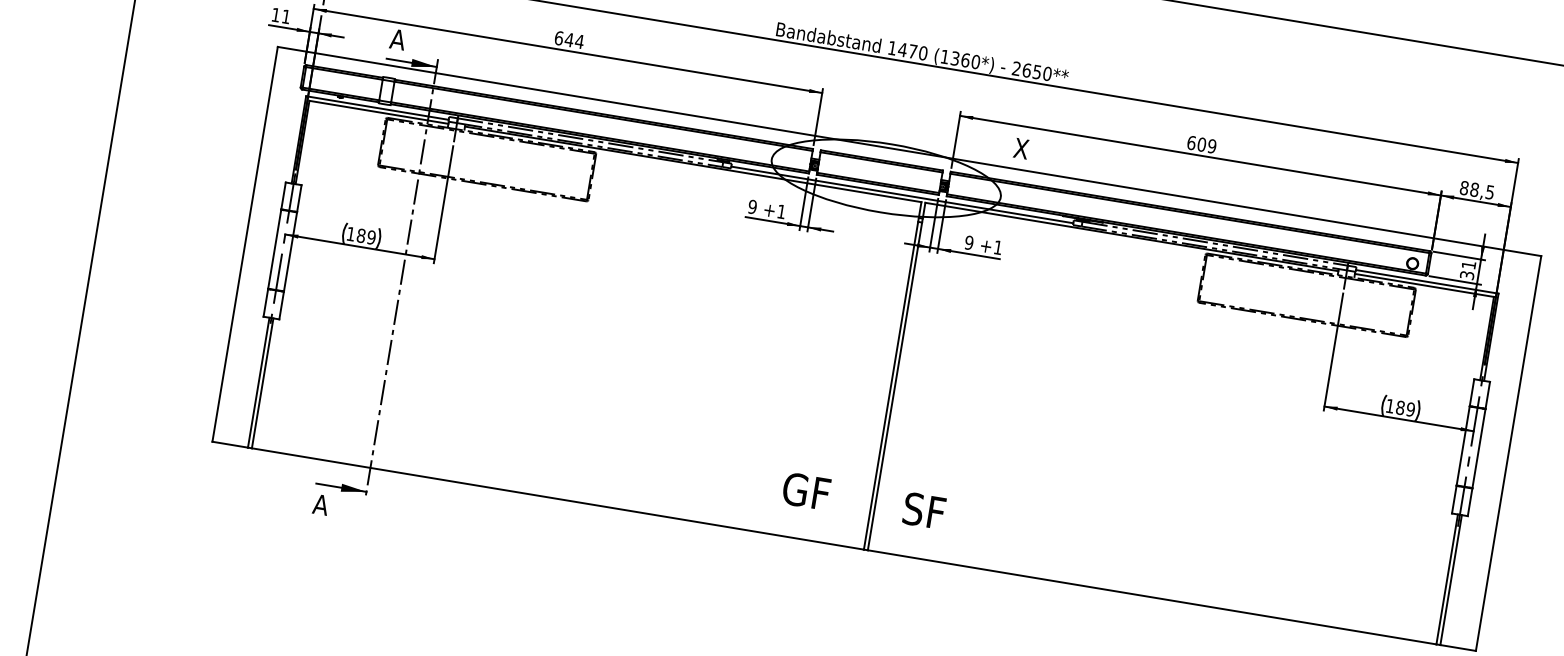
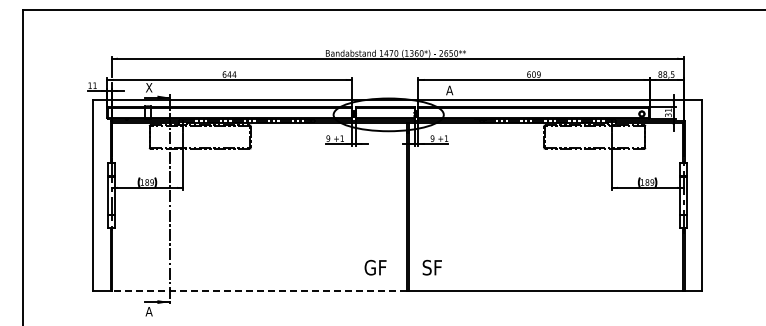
text: (396, 38) -> (148, 87), A -> X
text: (1021, 146) -> (449, 89), X -> A
line: (557, 498) -> (259, 290), solid -> dashed

